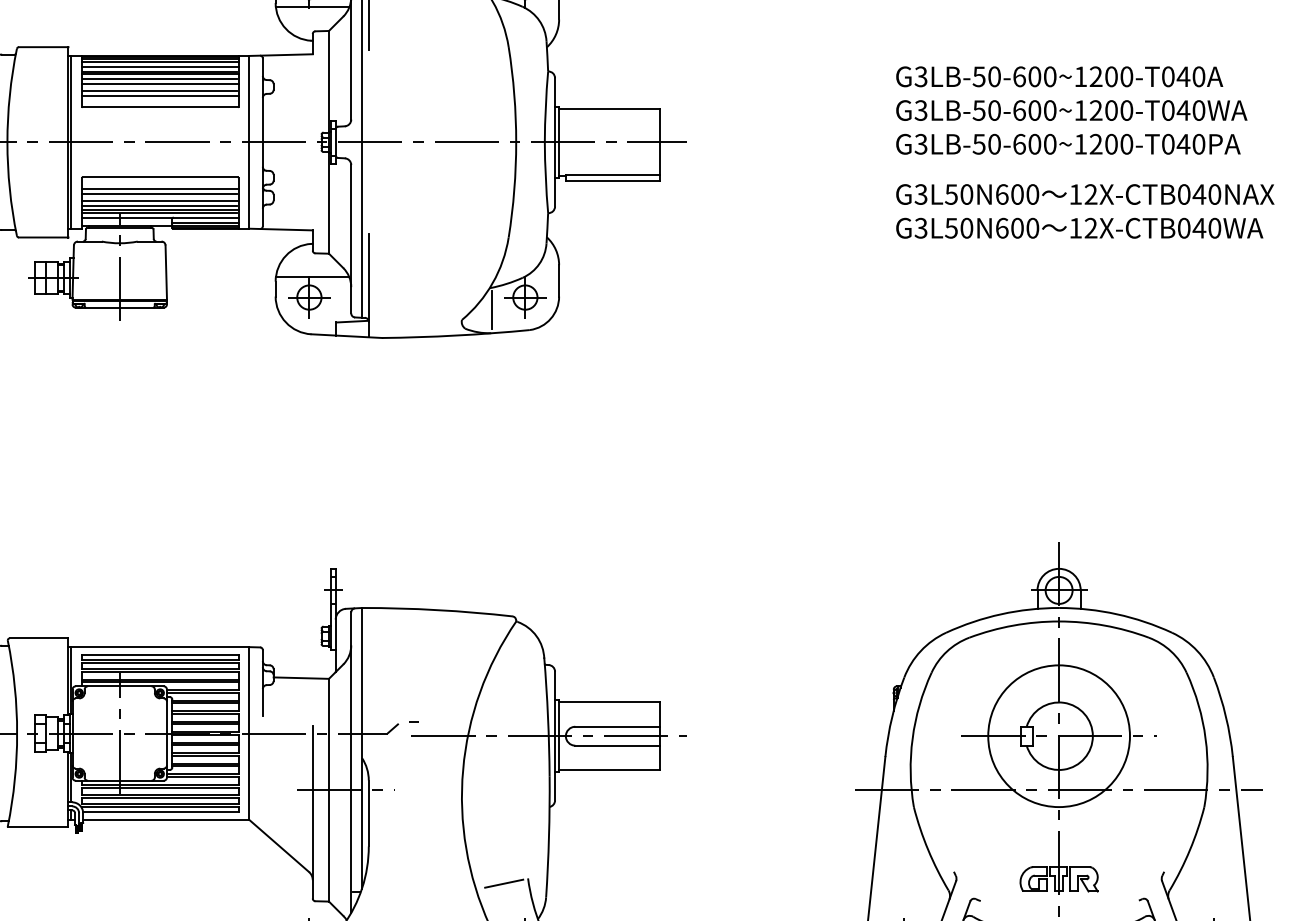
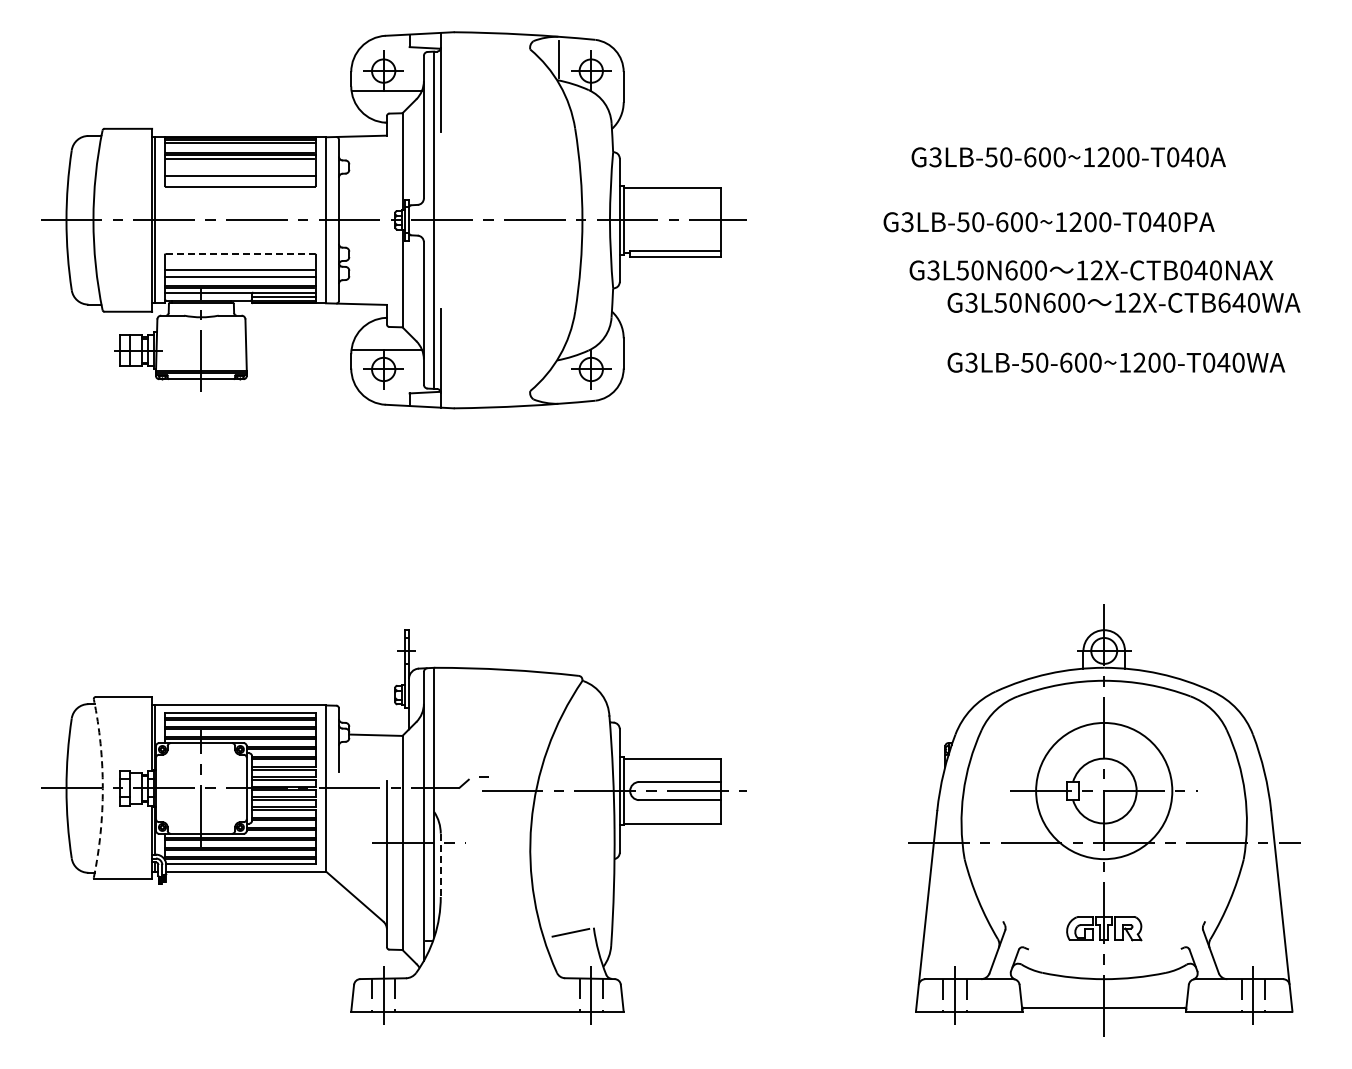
line: (160, 66) -> (240, 147), removed
text: (1059, 77) -> (1068, 157), moved
line: (160, 83) -> (240, 163), removed
line: (160, 90) -> (240, 170), removed
text: (1071, 110) -> (1116, 362), moved
text: (1067, 144) -> (1048, 222), moved
line: (160, 177) -> (240, 254), solid -> dashed
line: (160, 188) -> (240, 264), removed
text: (1084, 194) -> (1090, 270), moved
line: (159, 206) -> (239, 281), removed
text: (1184, 227) -> (1224, 302), 12X-CTB040WA -> 12X-CTB640WA
line: (492, 310) -> (559, 381), removed
arc: (16, 733) -> (102, 788), solid -> dashed
line: (368, 813) -> (440, 865), solid -> dashed

